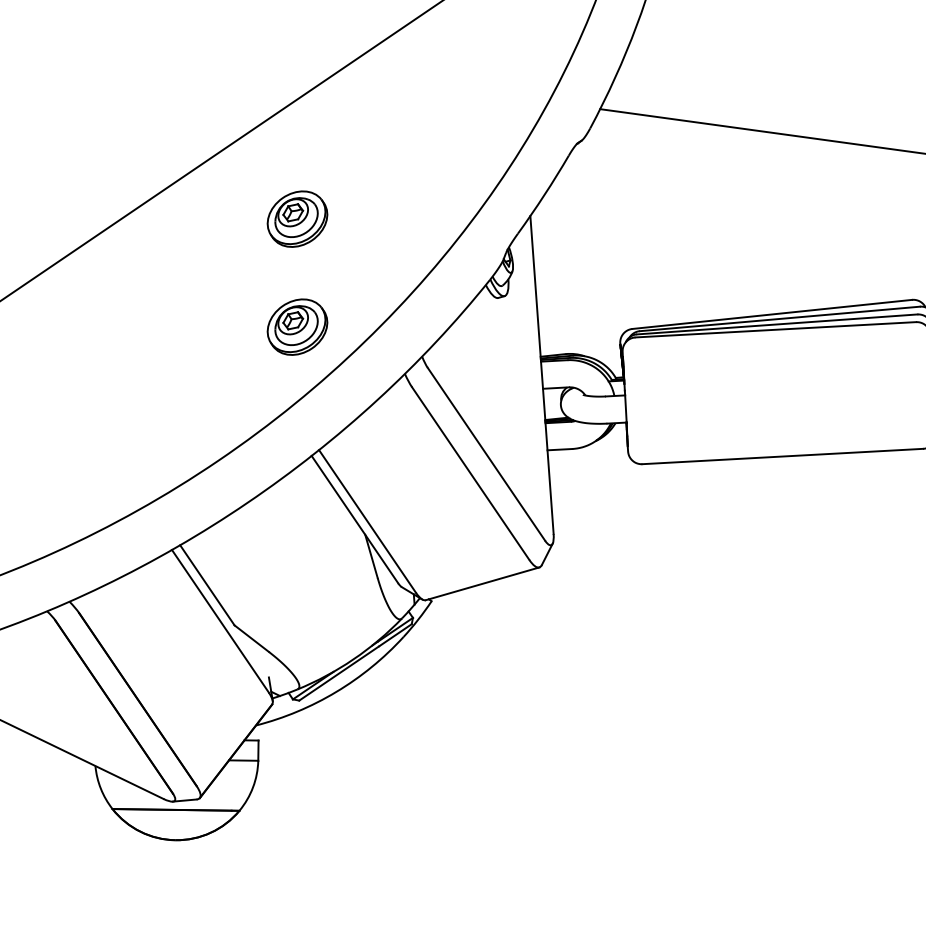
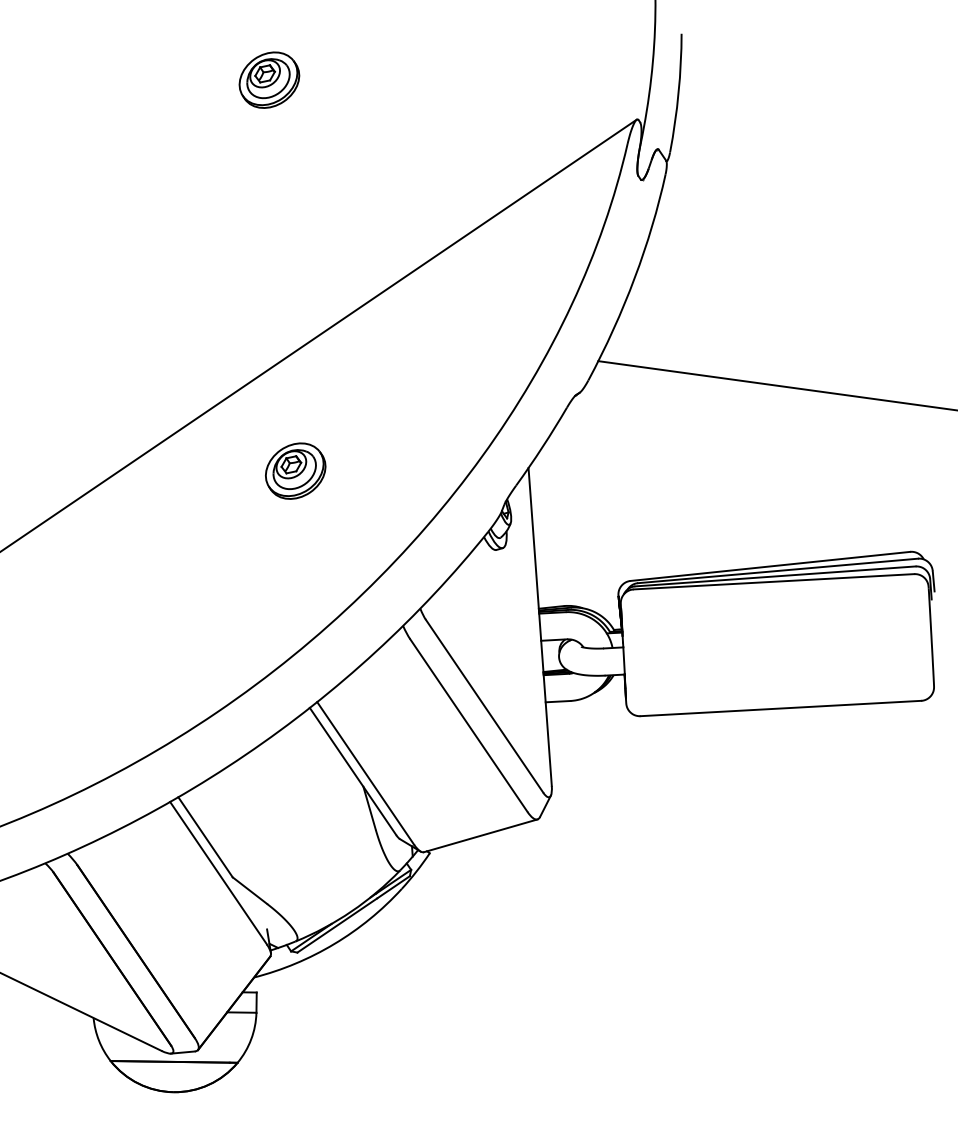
part: (297, 326) -> (295, 578), removed

